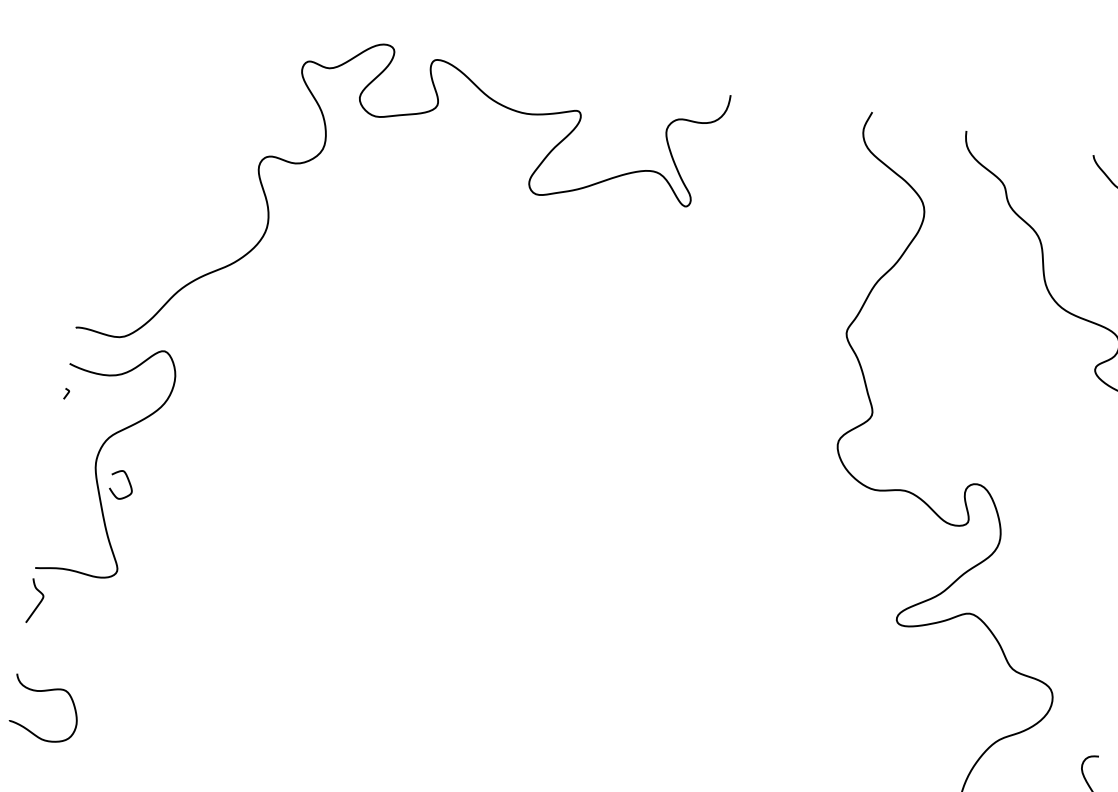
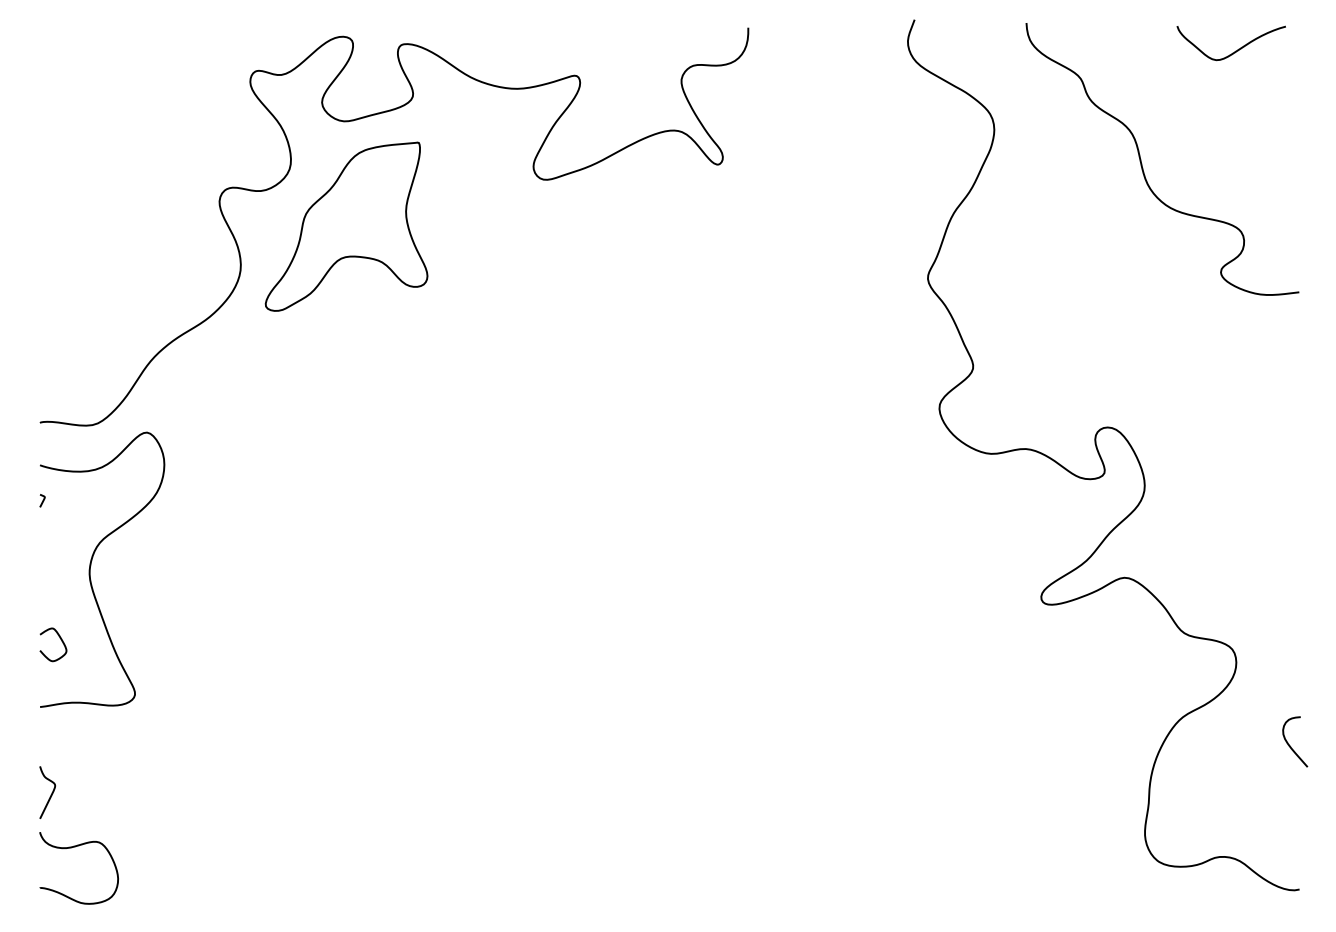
part: (362, 205) -> (346, 226), added
curve: (127, 480) -> (59, 638), moved
curve: (38, 603) -> (50, 794), moved

